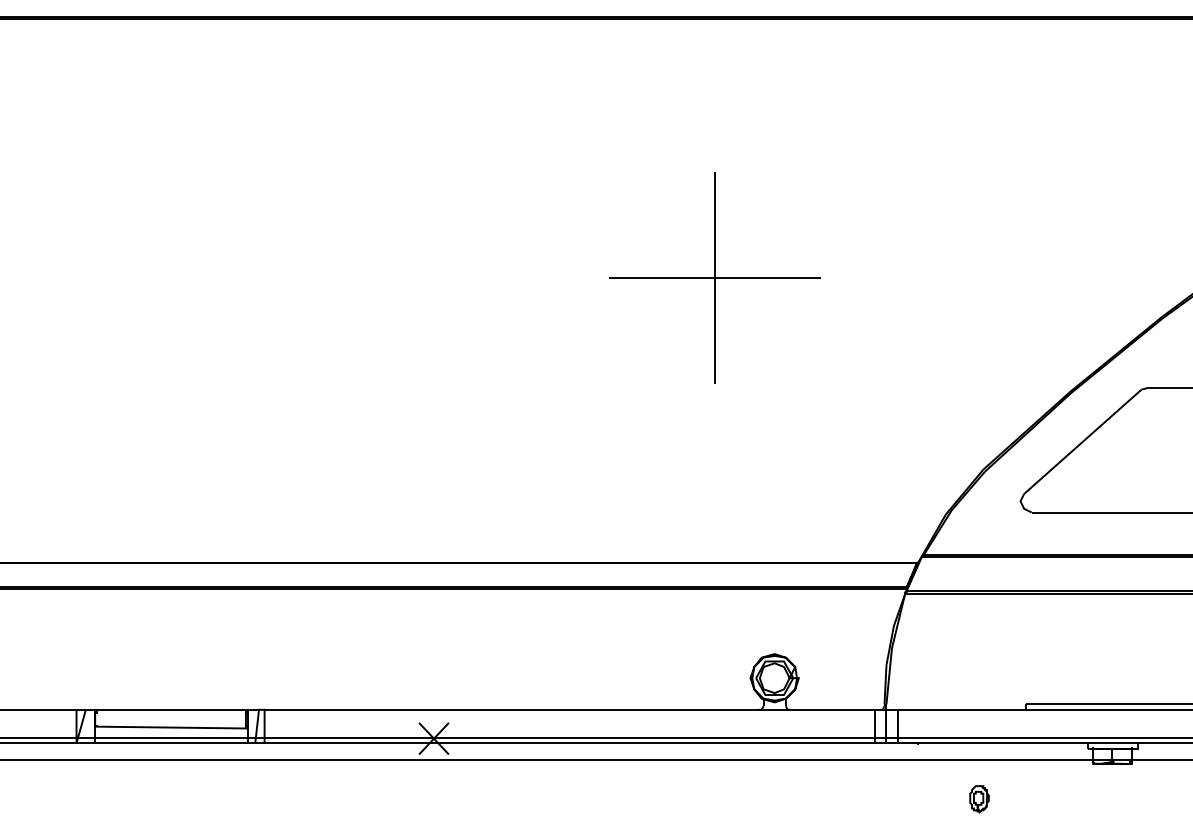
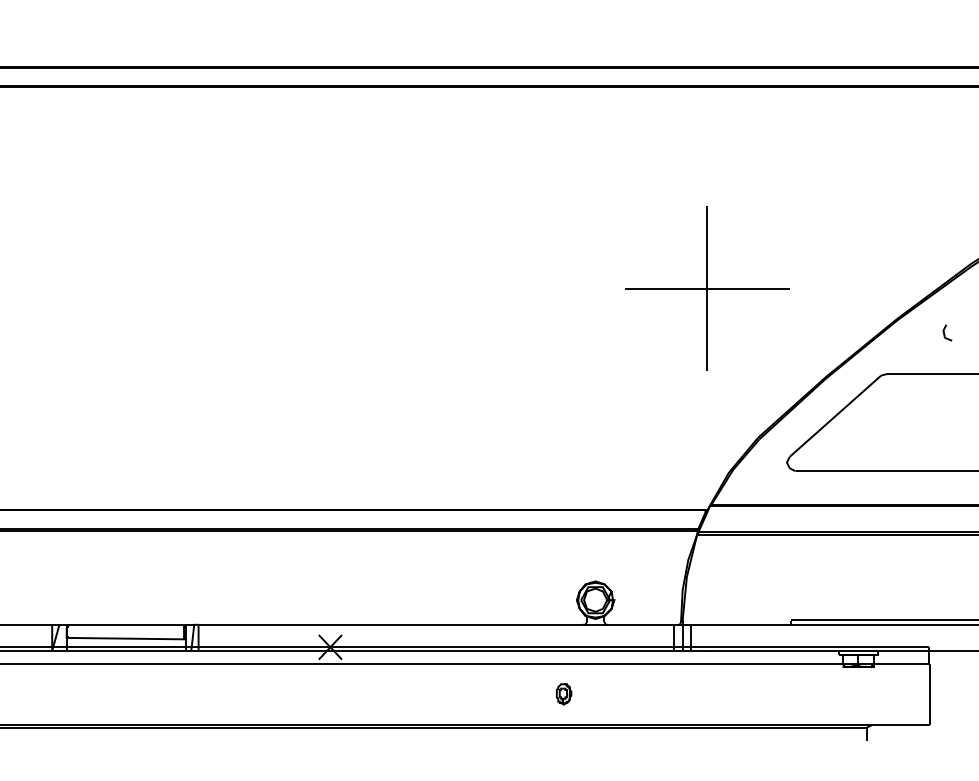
part: (715, 277) -> (707, 288), moved
part: (978, 799) -> (563, 694), moved

